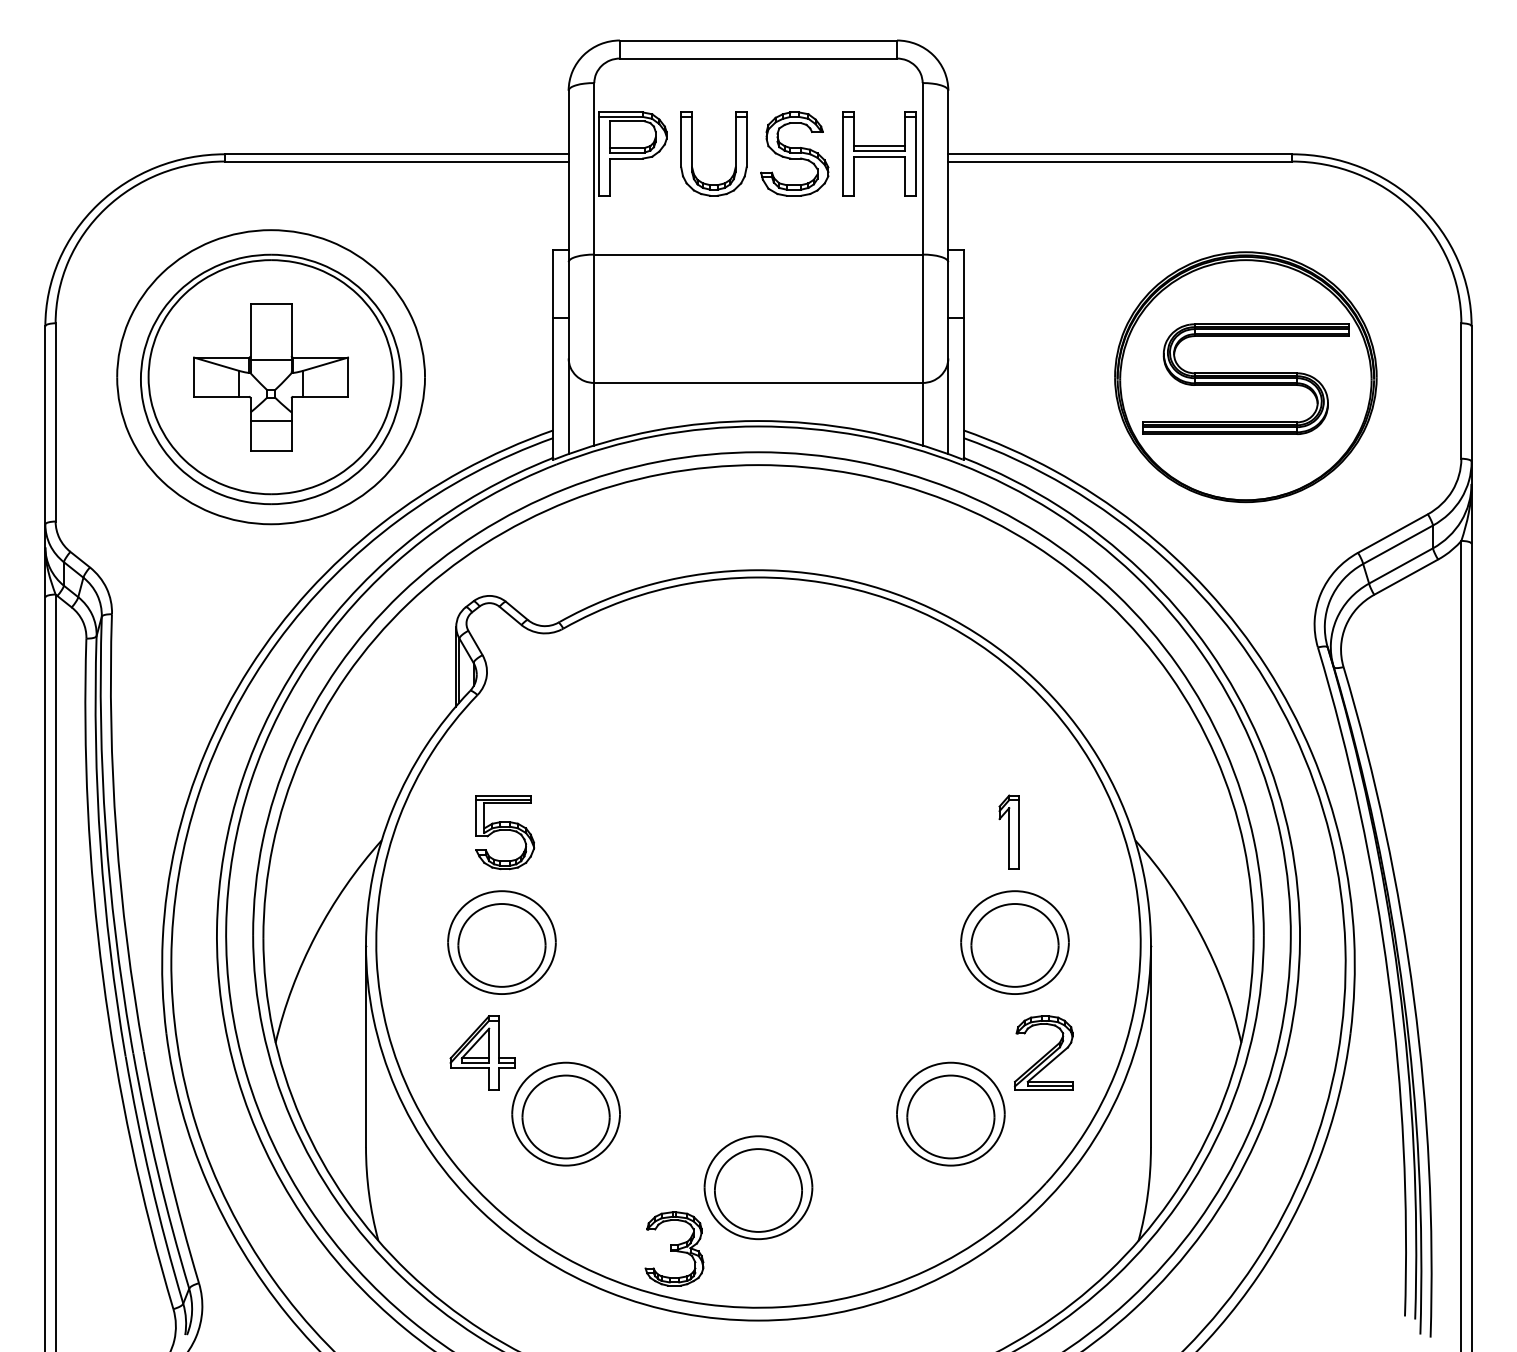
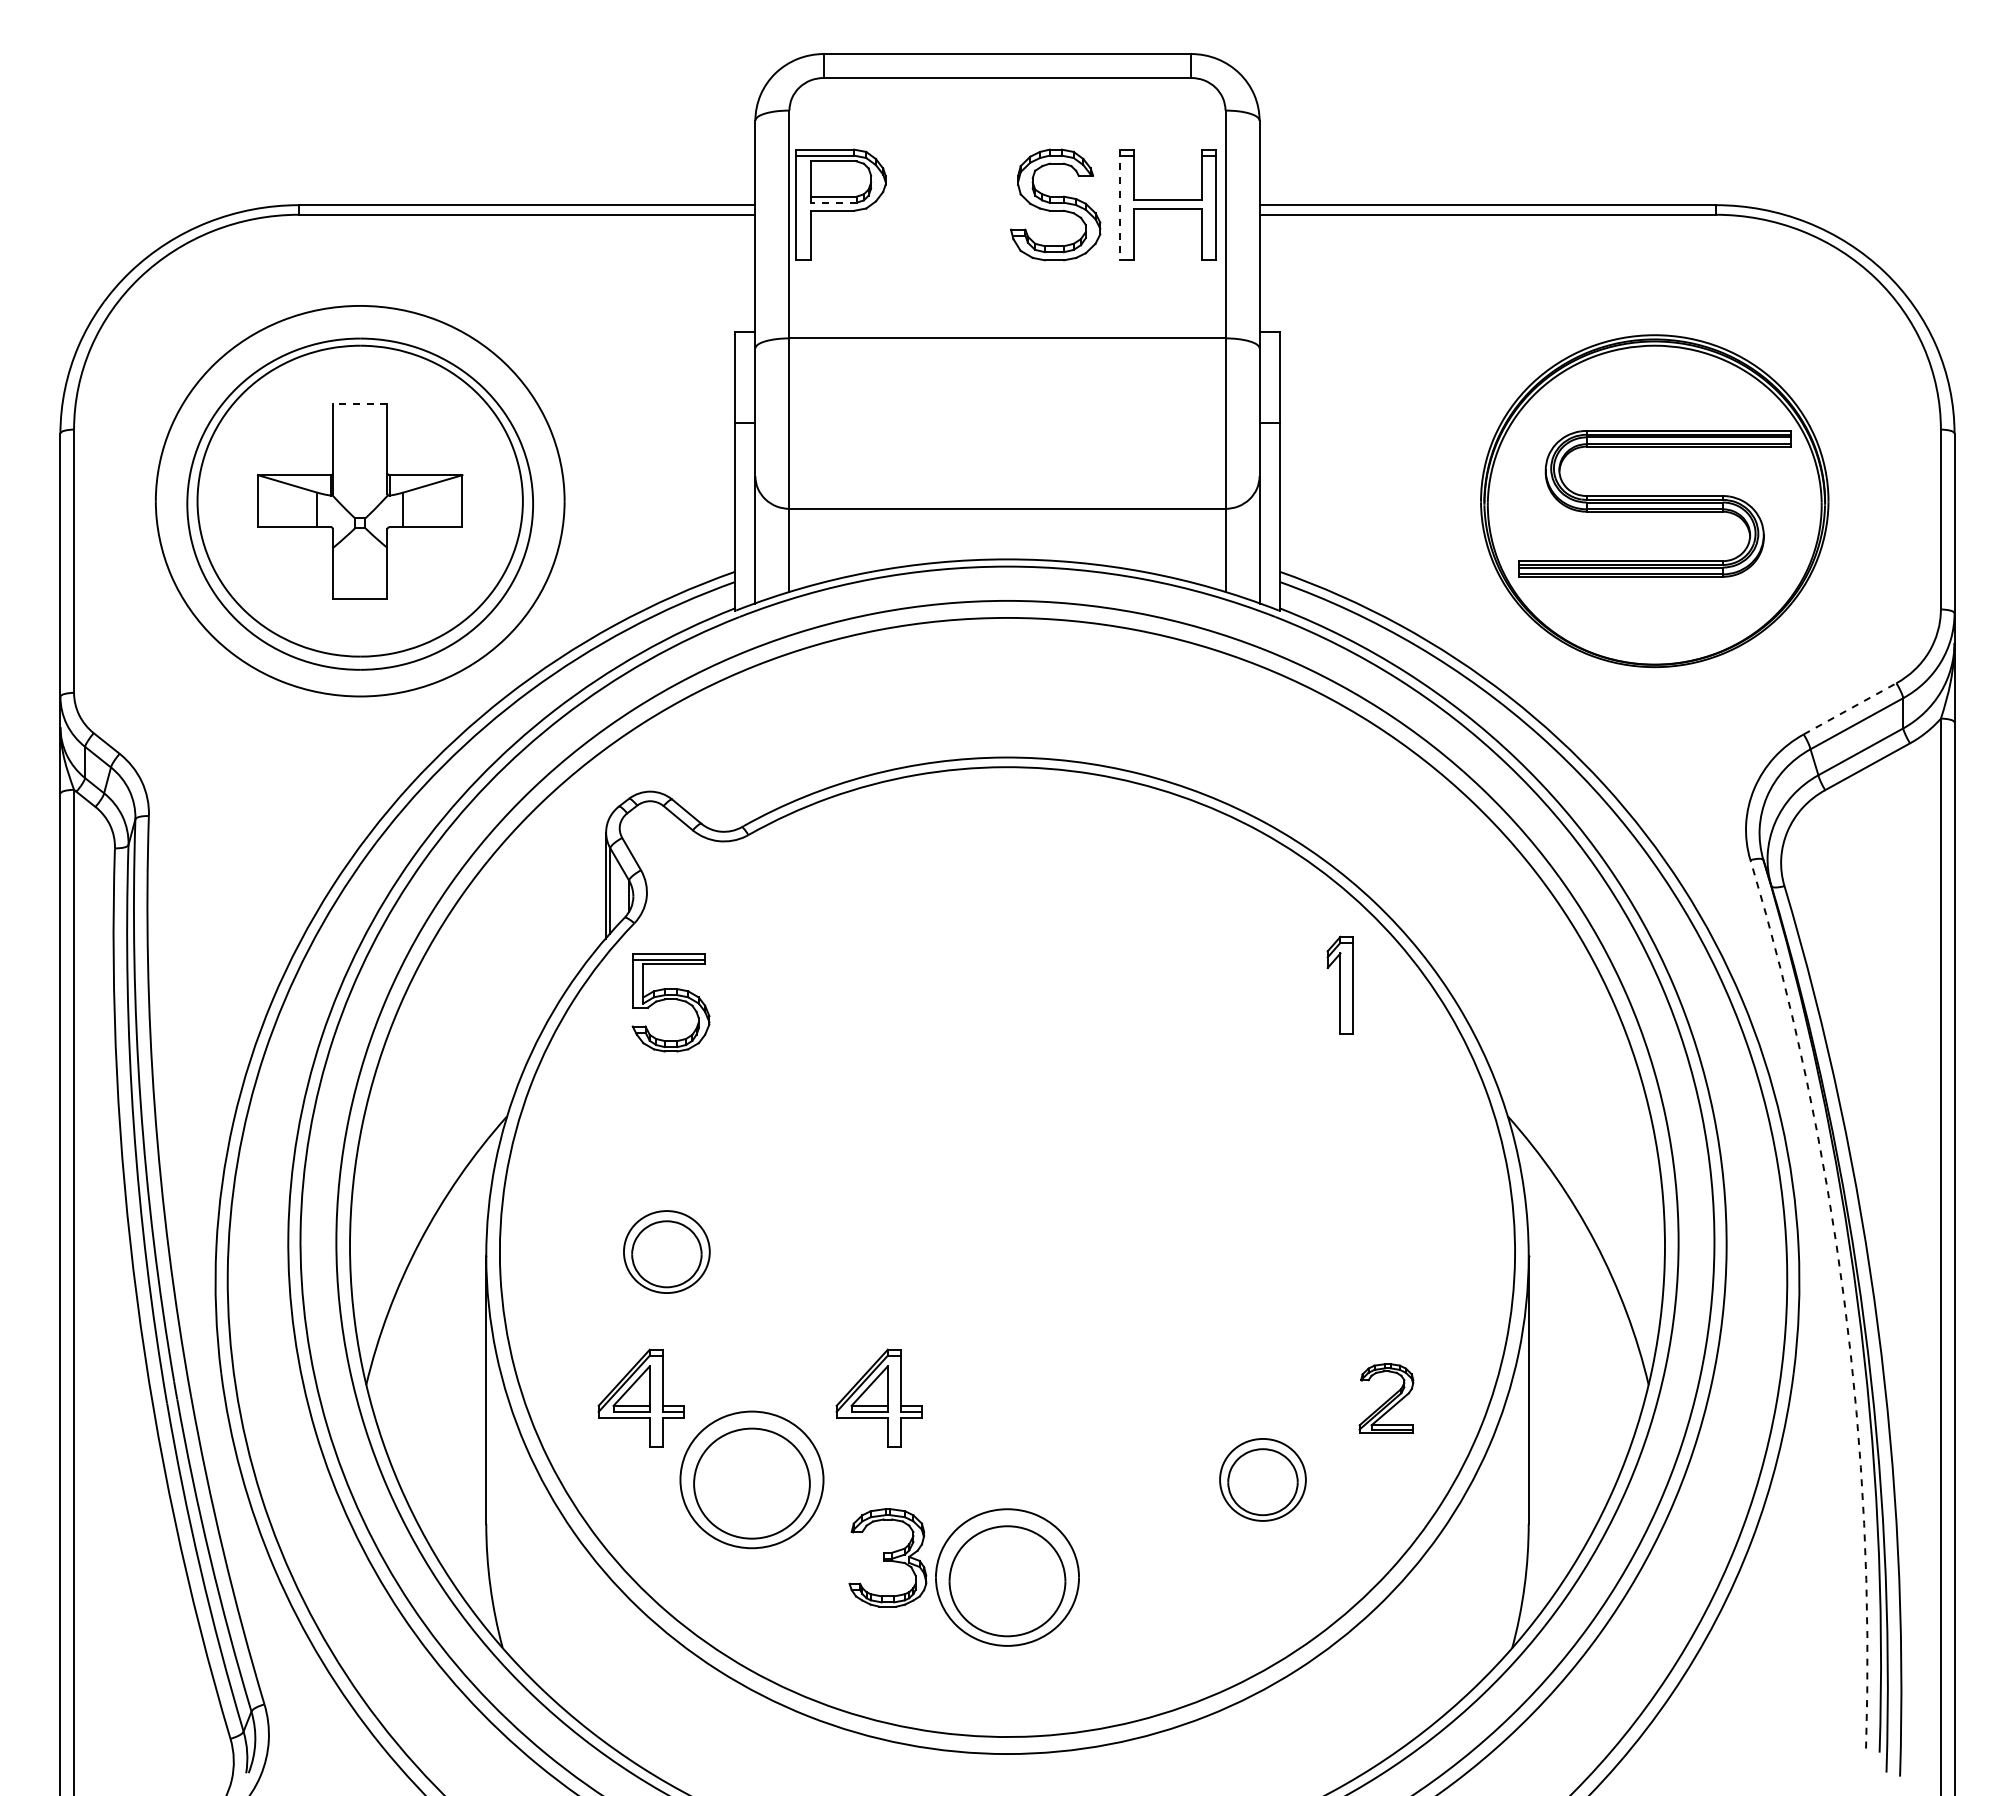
line: (878, 146) -> (1167, 194), removed
line: (627, 152) -> (833, 202), solid -> dashed
part: (735, 154) -> (976, 205), removed
line: (842, 154) -> (1119, 205), solid -> dashed
line: (270, 303) -> (359, 403), solid -> dashed
line: (270, 359) -> (359, 477), removed
line: (270, 421) -> (359, 559), removed
line: (1393, 533) -> (1850, 708), solid -> dashed
part: (1008, 831) -> (1339, 984), moved
part: (504, 832) -> (670, 1002), moved
part: (501, 942) -> (666, 1251), size x0.6
part: (1014, 942) -> (1347, 1251), removed
arc: (1388, 978) -> (1844, 1299), solid -> dashed
part: (661, 1052) -> (878, 1397), added
part: (1043, 1052) -> (1386, 1397), size x0.7
part: (950, 1113) -> (1262, 1479), size x0.6
part: (674, 1248) -> (887, 1557), moved

